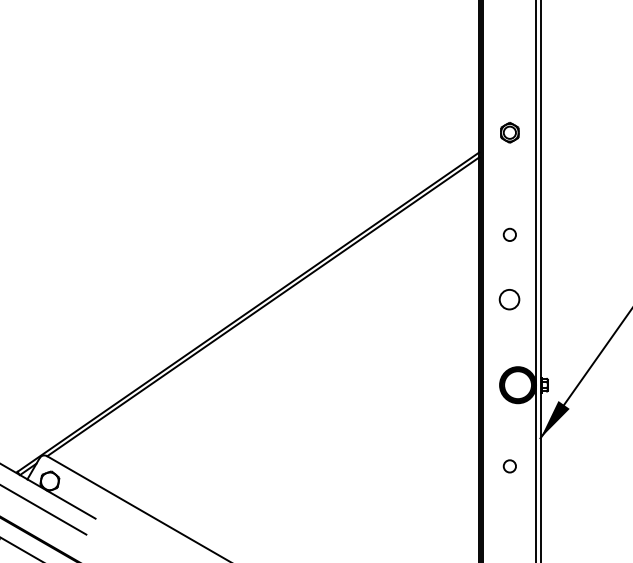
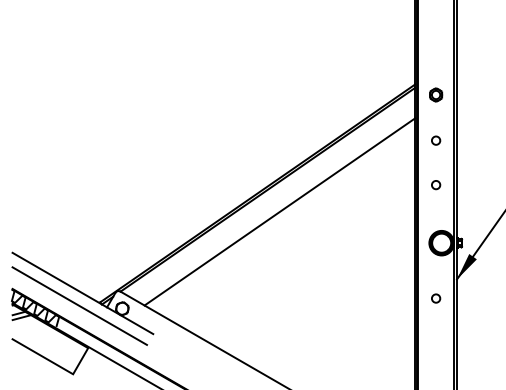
part: (510, 132) -> (436, 94), moved
circle: (510, 300) -> (436, 185), size x0.62
line: (280, 338) -> (279, 211), added

